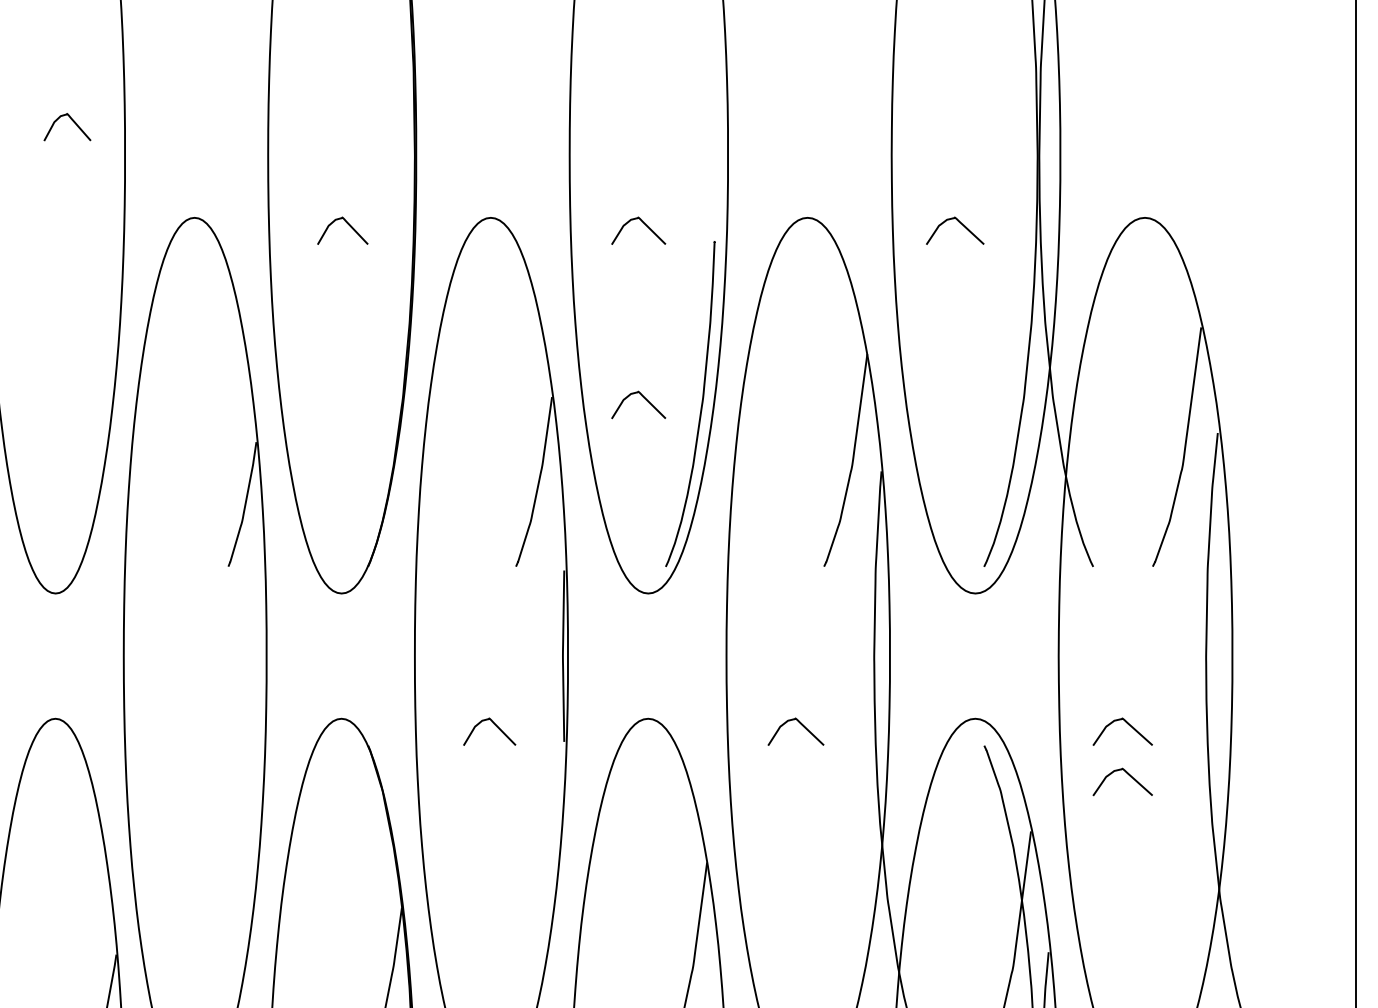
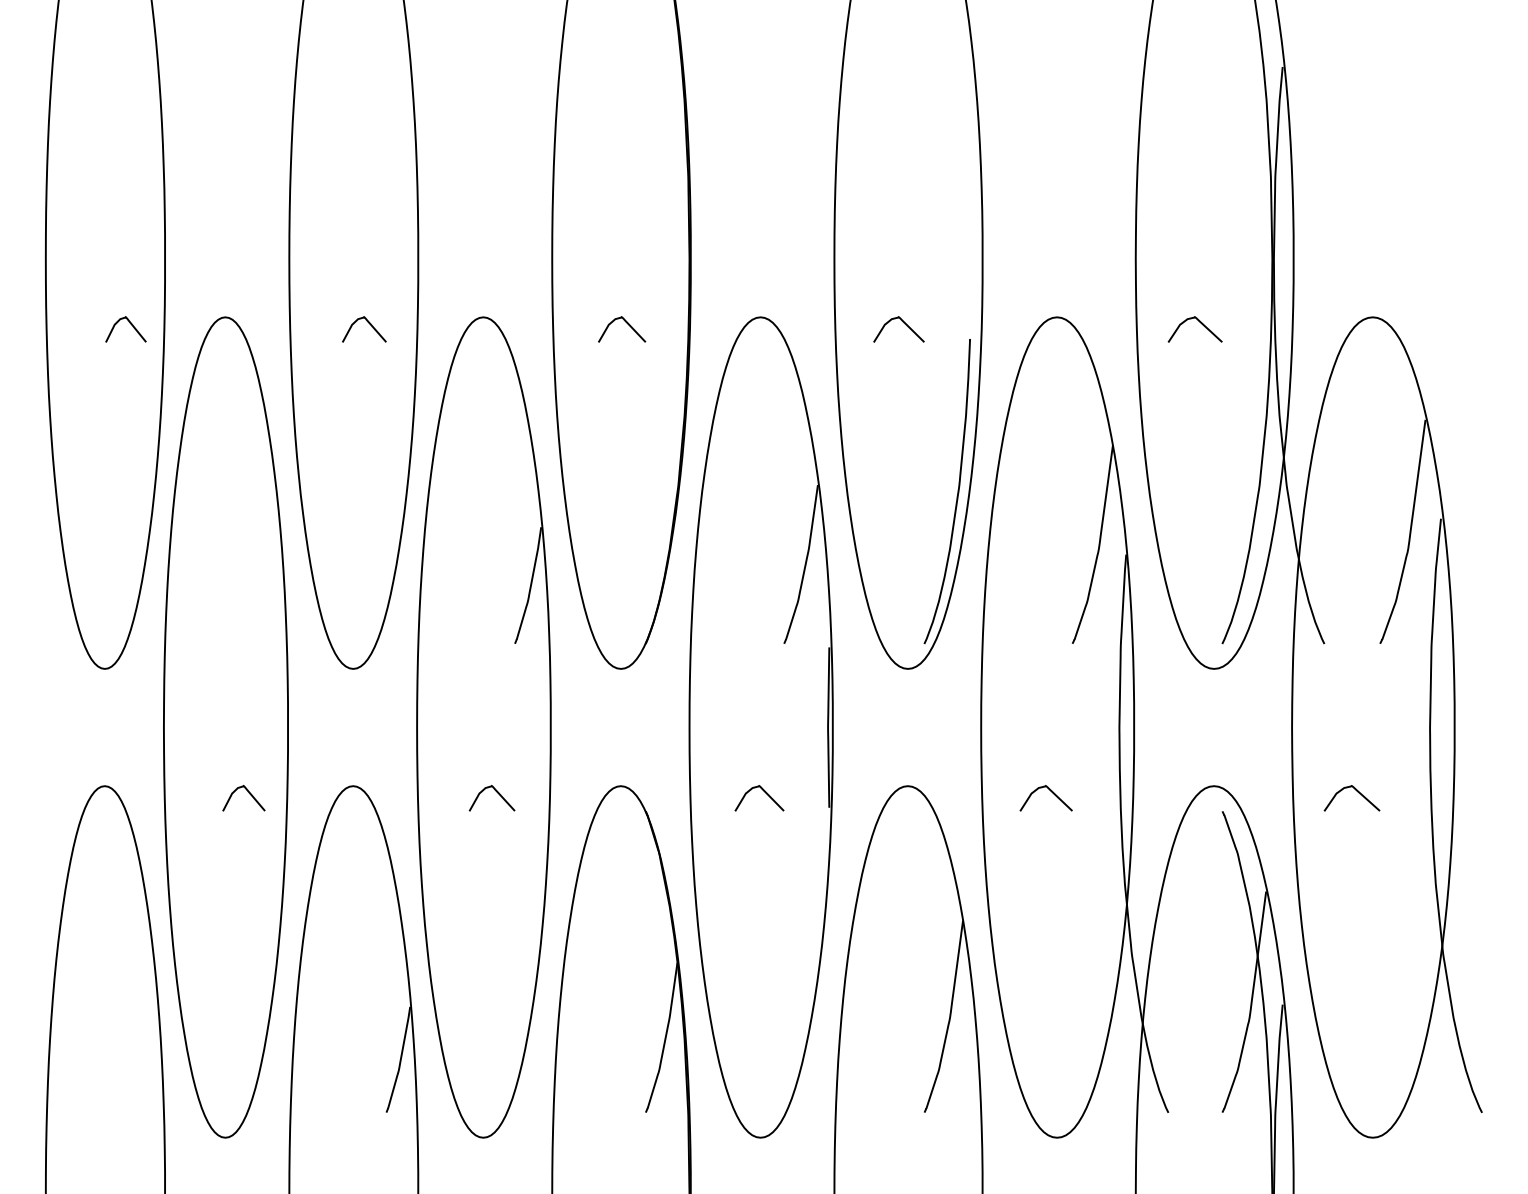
curve: (72, 121) -> (369, 324), moved
curve: (643, 398) -> (903, 486), removed
curve: (208, 725) -> (496, 792), added
curve: (1128, 775) -> (1357, 839), removed

